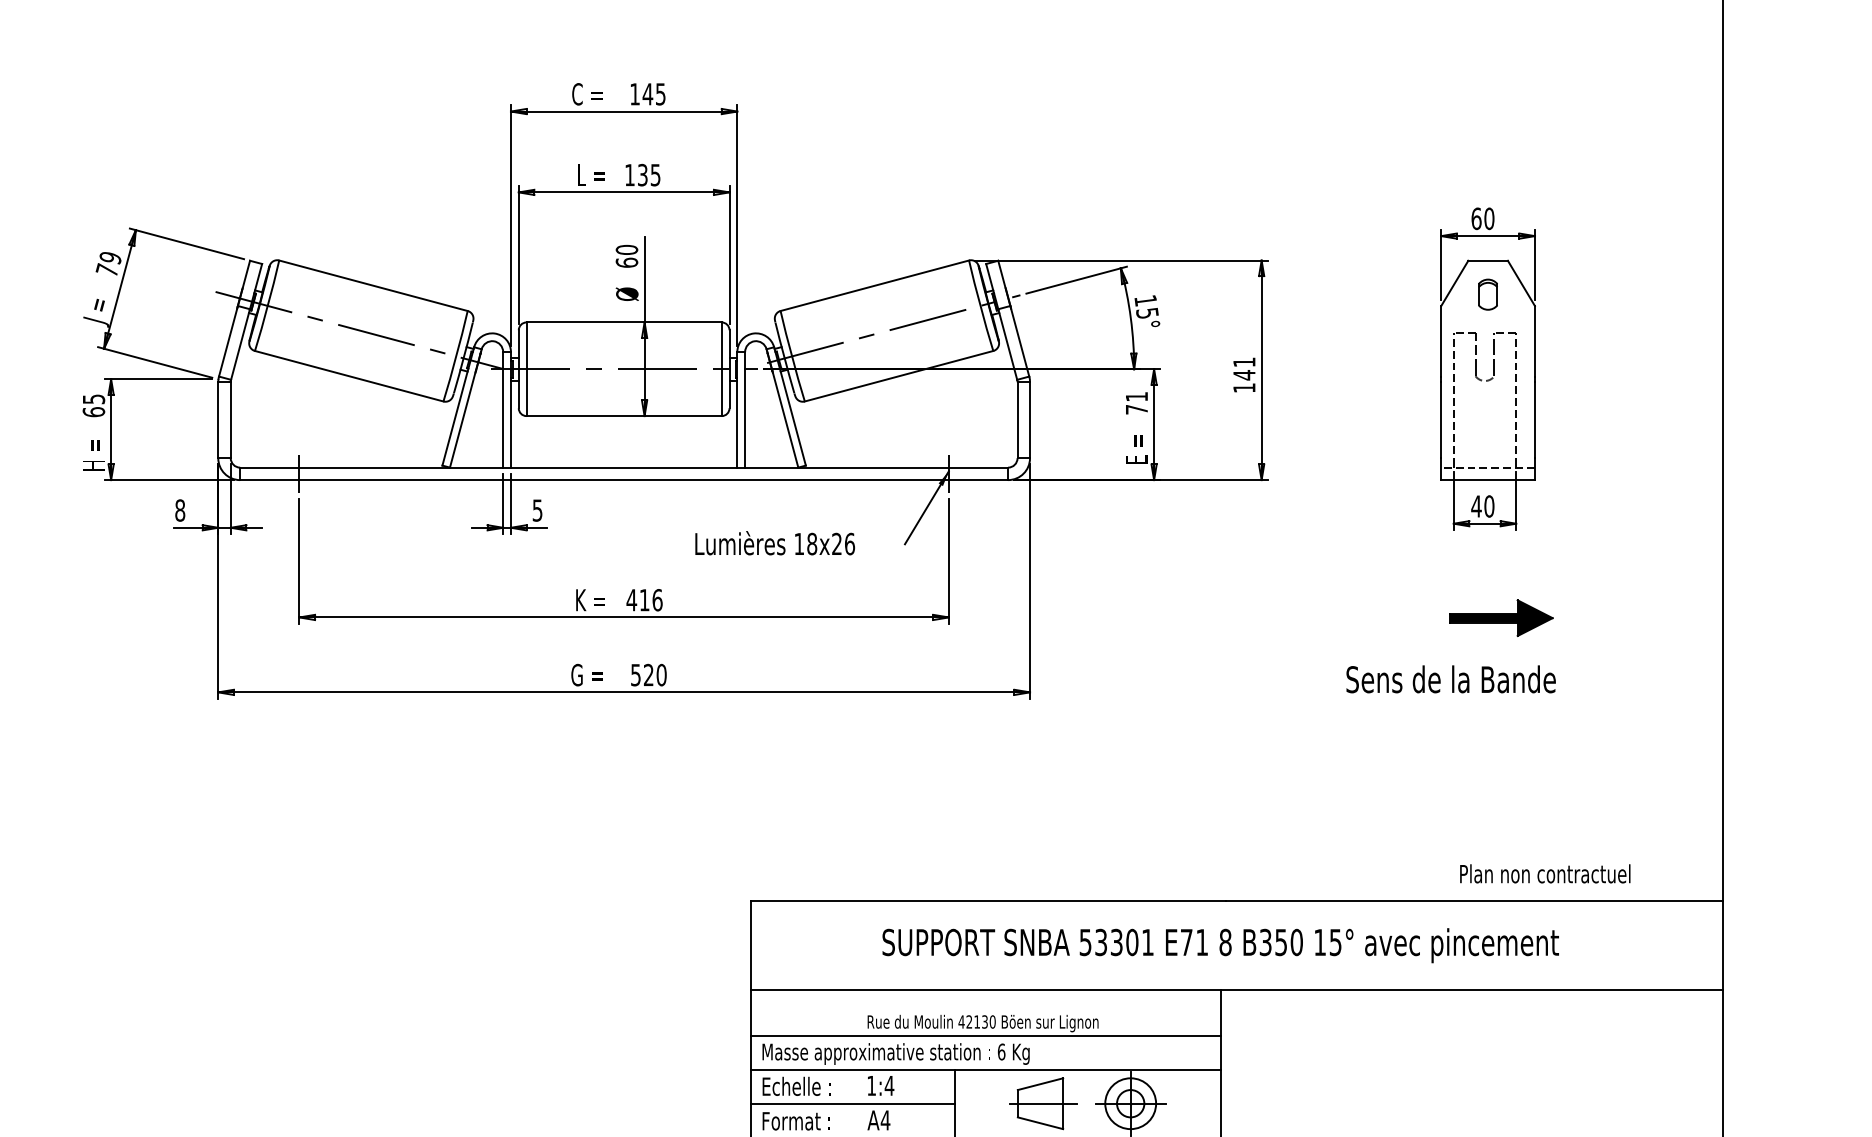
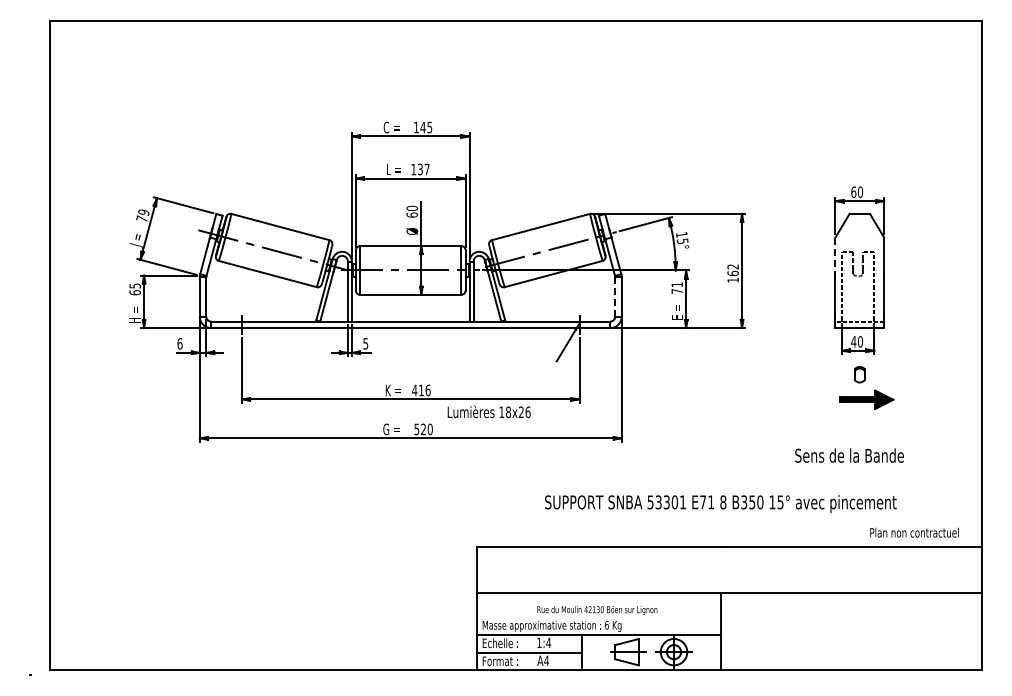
text: (654, 175) -> (426, 169), 135 -> 137
part: (1487, 294) -> (859, 374), moved
line: (1441, 342) -> (835, 256), solid -> dashed
text: (1243, 369) -> (732, 270), 141 -> 162
line: (1018, 419) -> (615, 296), solid -> dashed
text: (179, 509) -> (179, 343), 8 -> 6
text: (773, 542) -> (488, 411), moved
text: (1450, 679) -> (849, 455), moved
text: (1545, 873) -> (914, 532), moved
text: (1220, 944) -> (720, 503), moved
line: (985, 1035) -> (598, 616), removed

